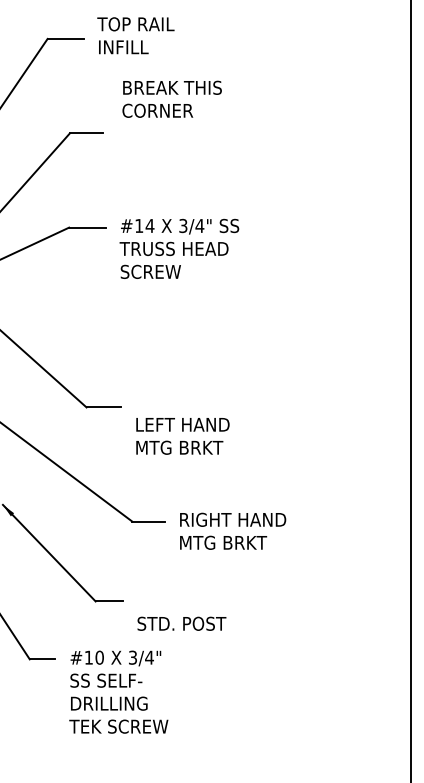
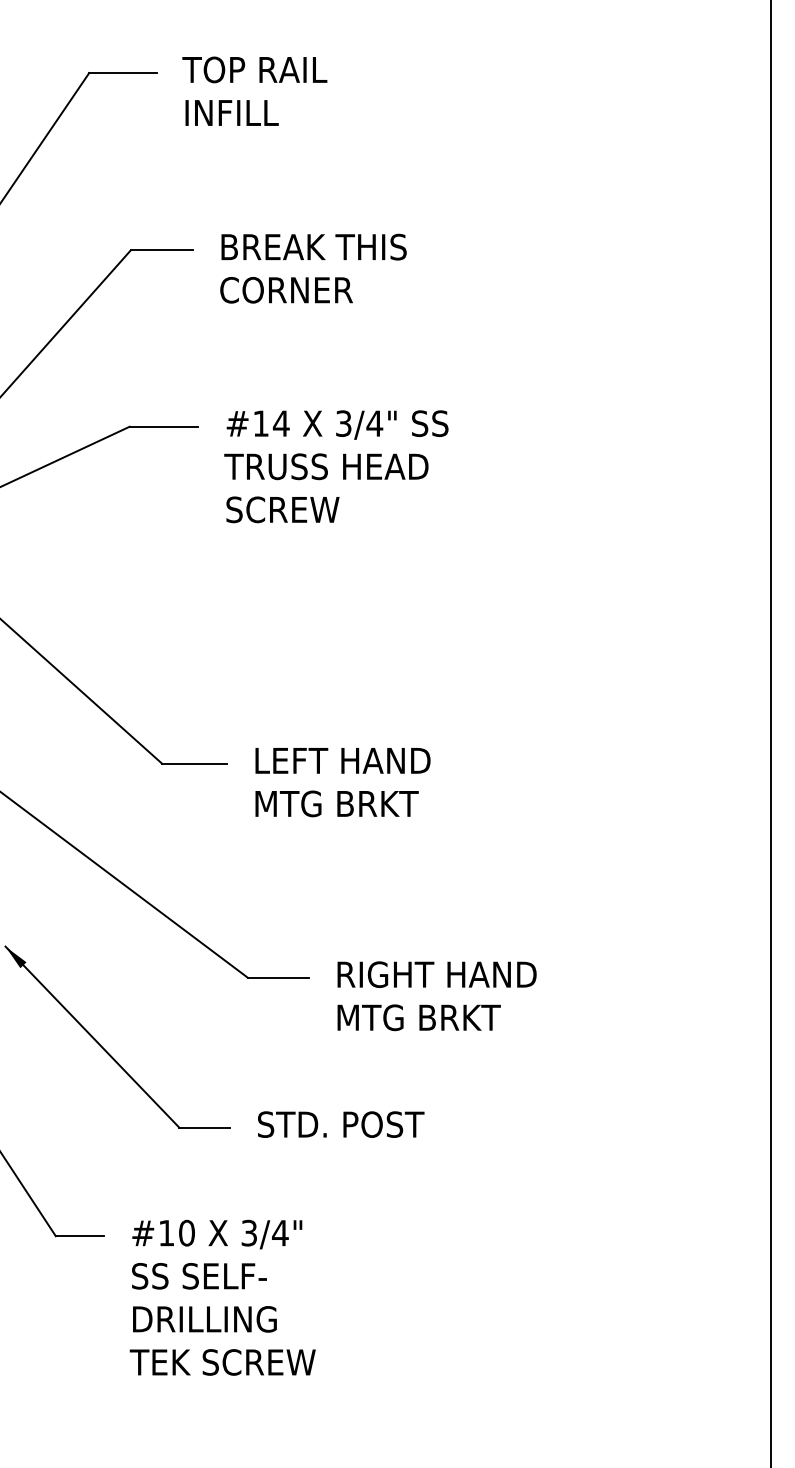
text: (135, 35) -> (254, 90), moved
text: (171, 98) -> (312, 267), moved
text: (182, 436) -> (342, 782), moved
text: (181, 623) -> (340, 1124), moved

